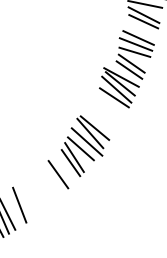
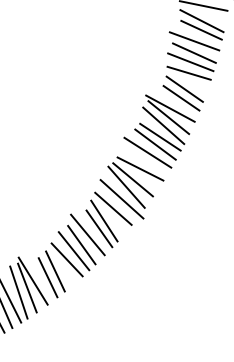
line: (138, 29) -> (194, 41), added
line: (110, 103) -> (155, 144), added
line: (105, 108) -> (147, 152), added
line: (100, 120) -> (140, 168), added
line: (62, 167) -> (87, 234), added
line: (52, 179) -> (73, 251), added
line: (47, 184) -> (66, 259), added
line: (39, 193) -> (55, 271), added
line: (34, 197) -> (47, 277), added
line: (23, 199) -> (32, 280), added
line: (13, 208) -> (18, 292), added

